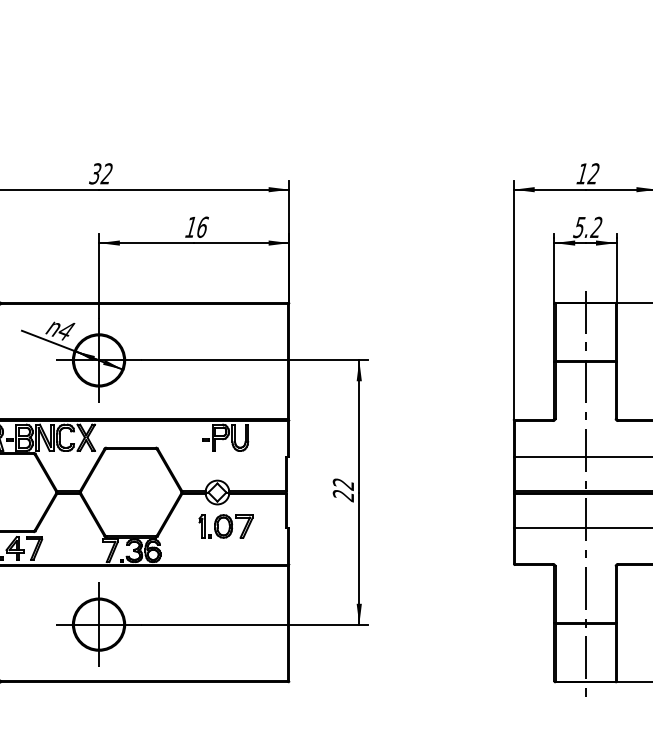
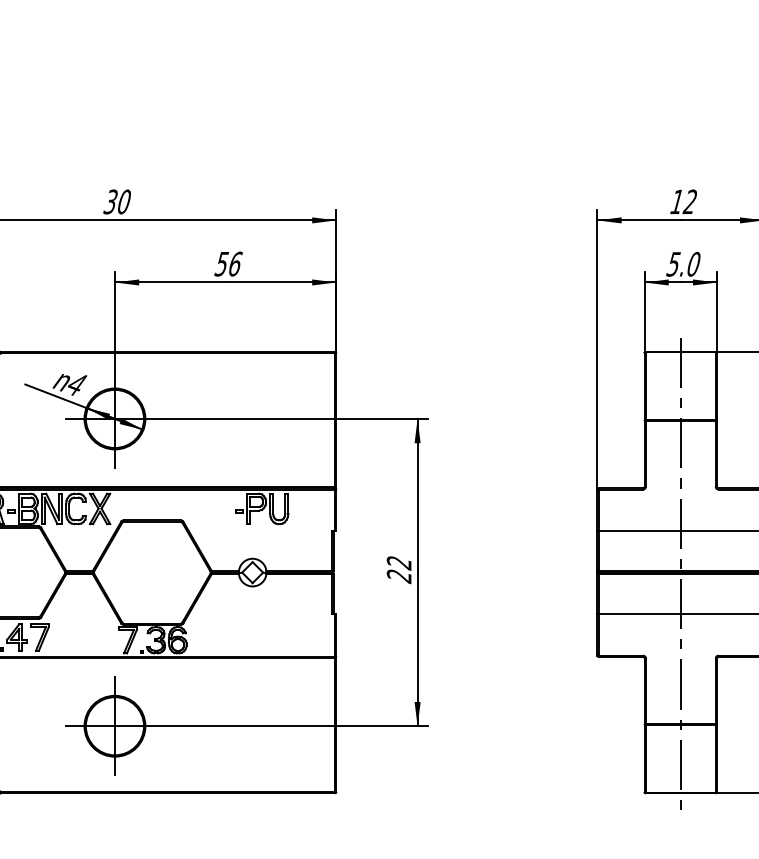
text: (106, 173) -> (123, 201), 32 -> 30
text: (595, 226) -> (692, 263), 5.2 -> 5.0
text: (190, 227) -> (221, 264), 16 -> 56
part: (225, 525) -> (262, 611), removed

